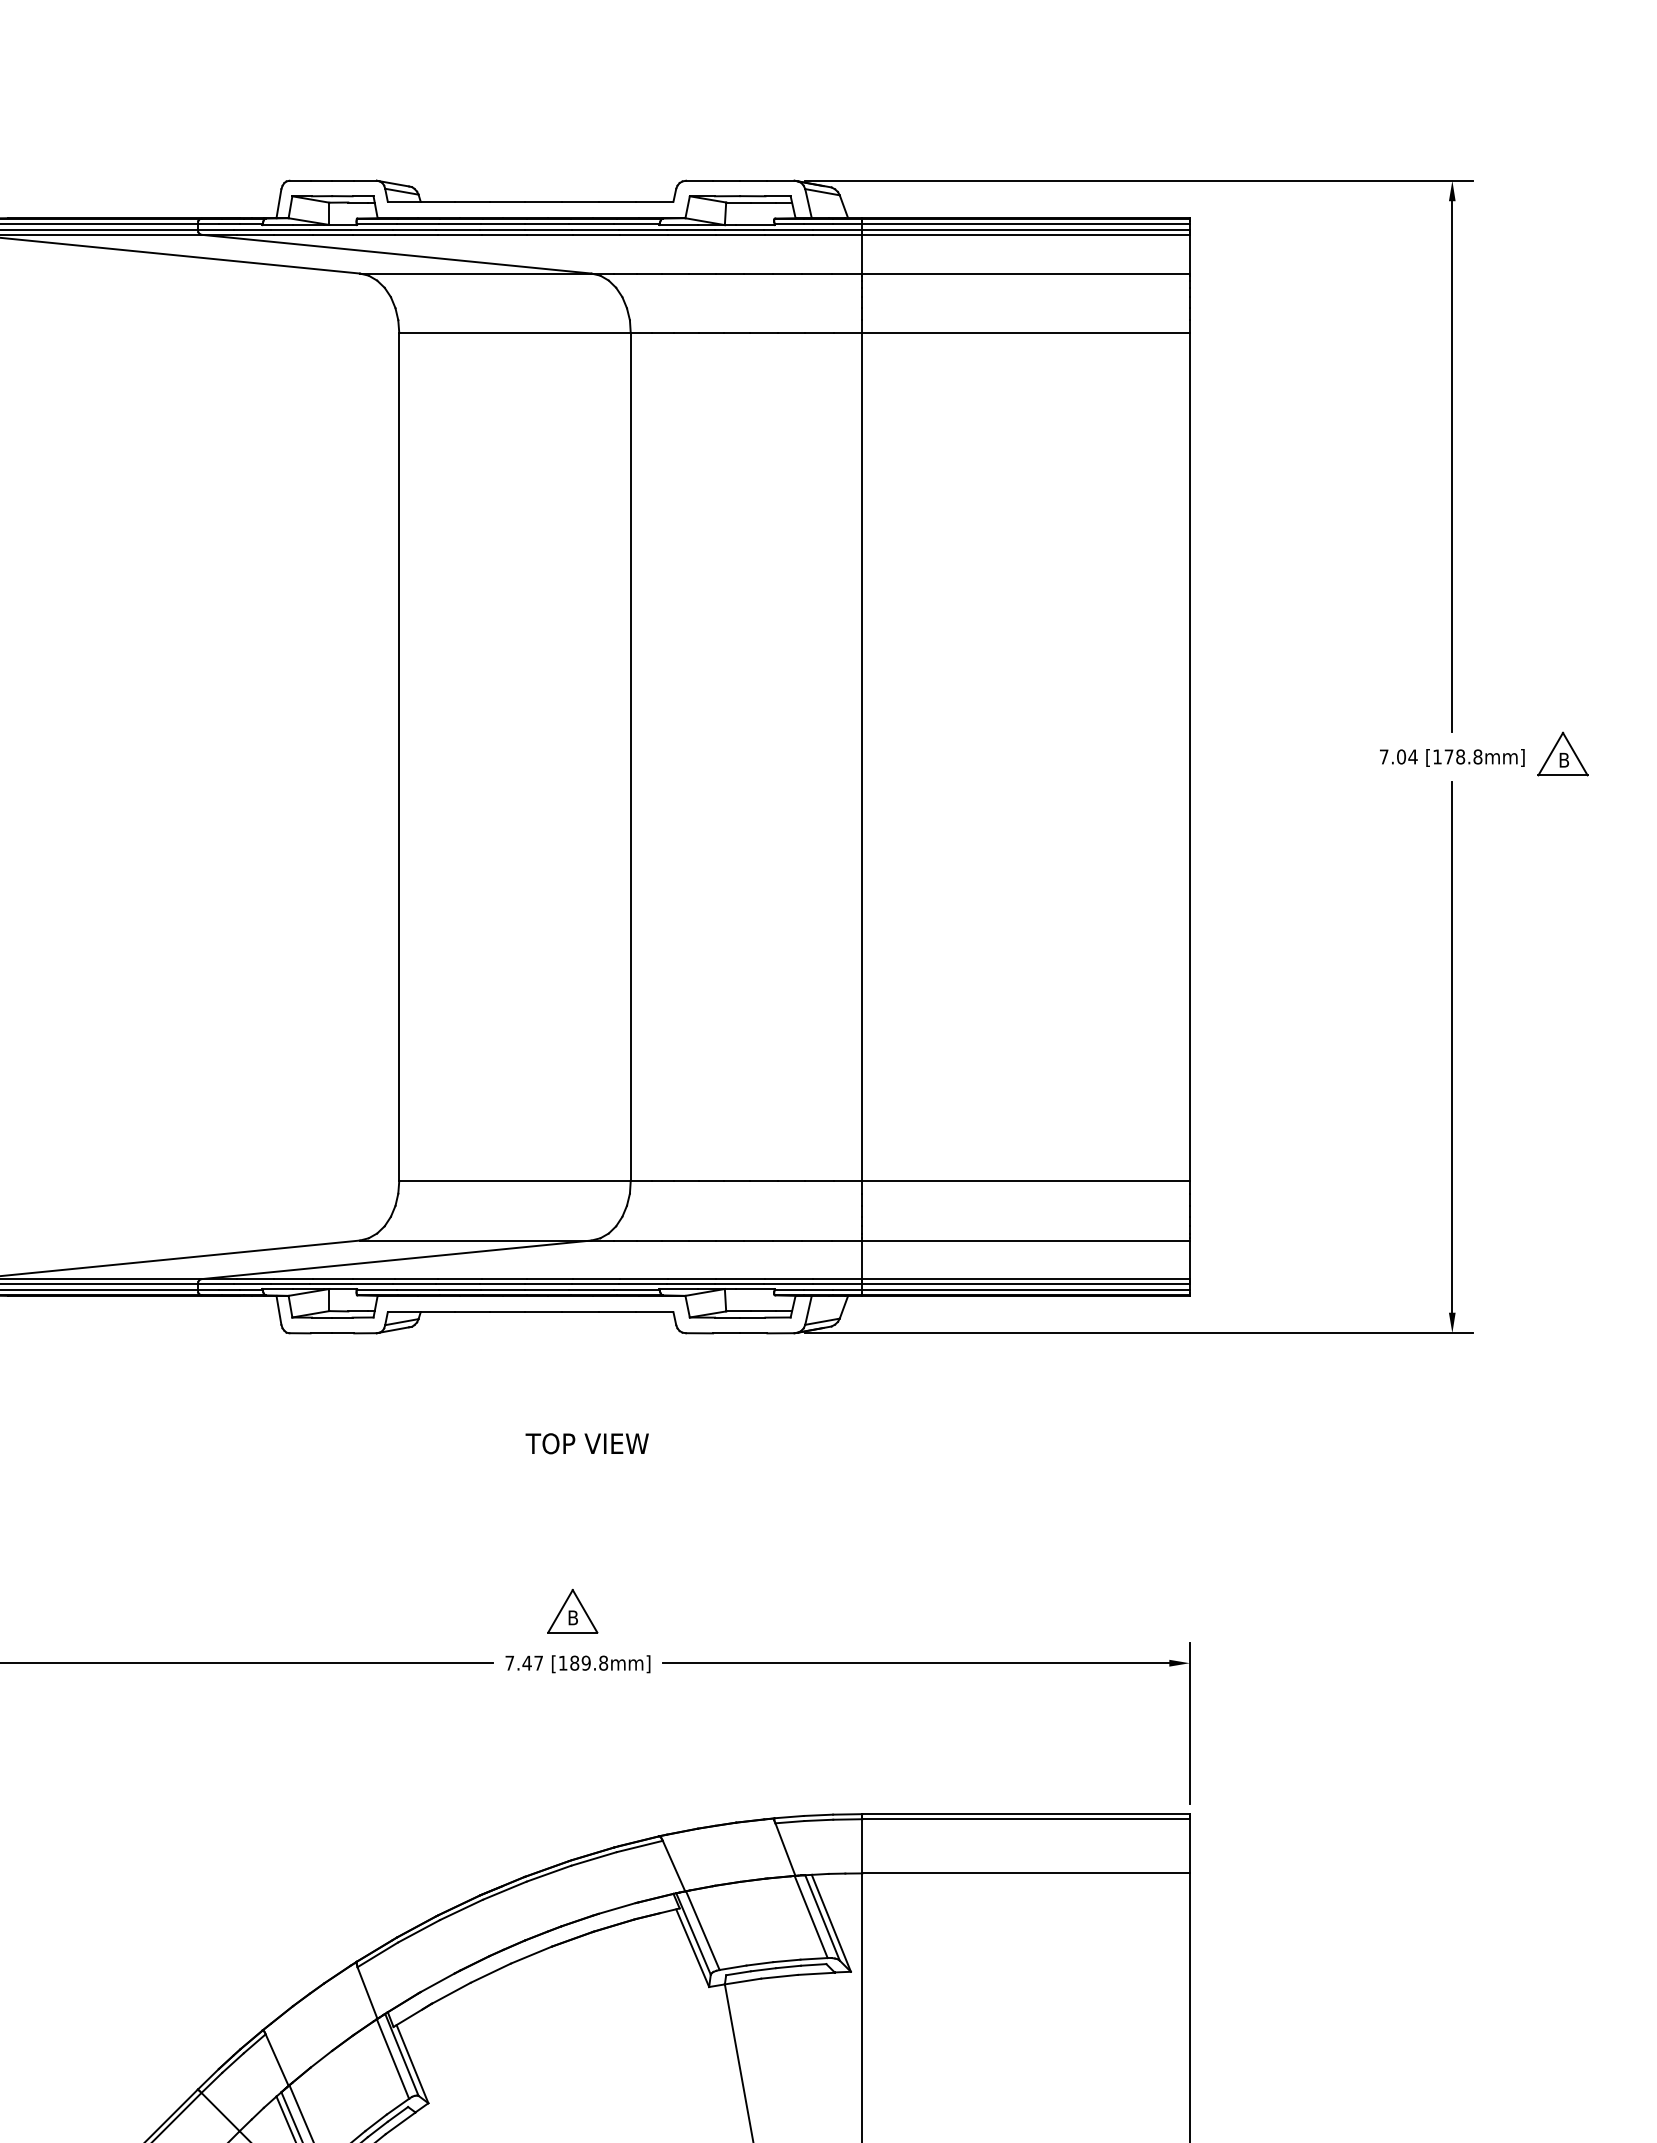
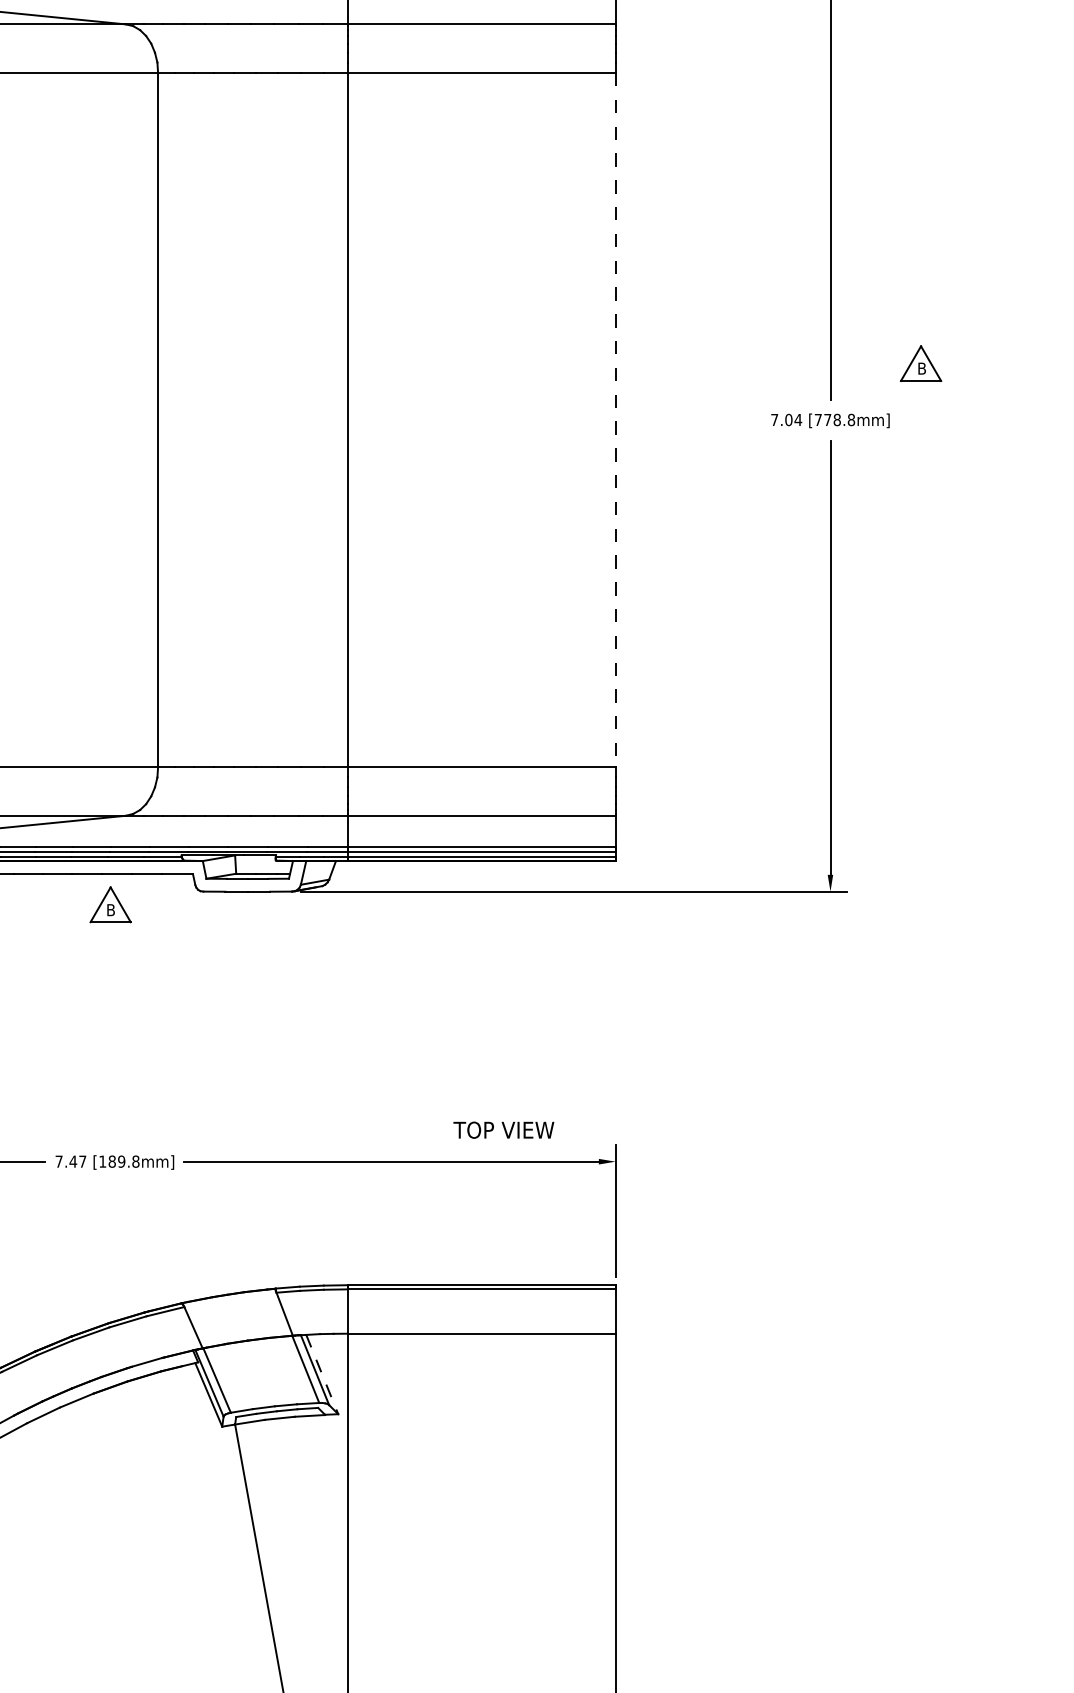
part: (1562, 753) -> (920, 363), moved
line: (1189, 756) -> (615, 419), solid -> dashed
text: (1437, 756) -> (818, 419), [178.8mm] -> [778.8mm]
text: (586, 1443) -> (503, 1130), moved
part: (572, 1611) -> (110, 904), moved
line: (831, 1923) -> (322, 1374), solid -> dashed

